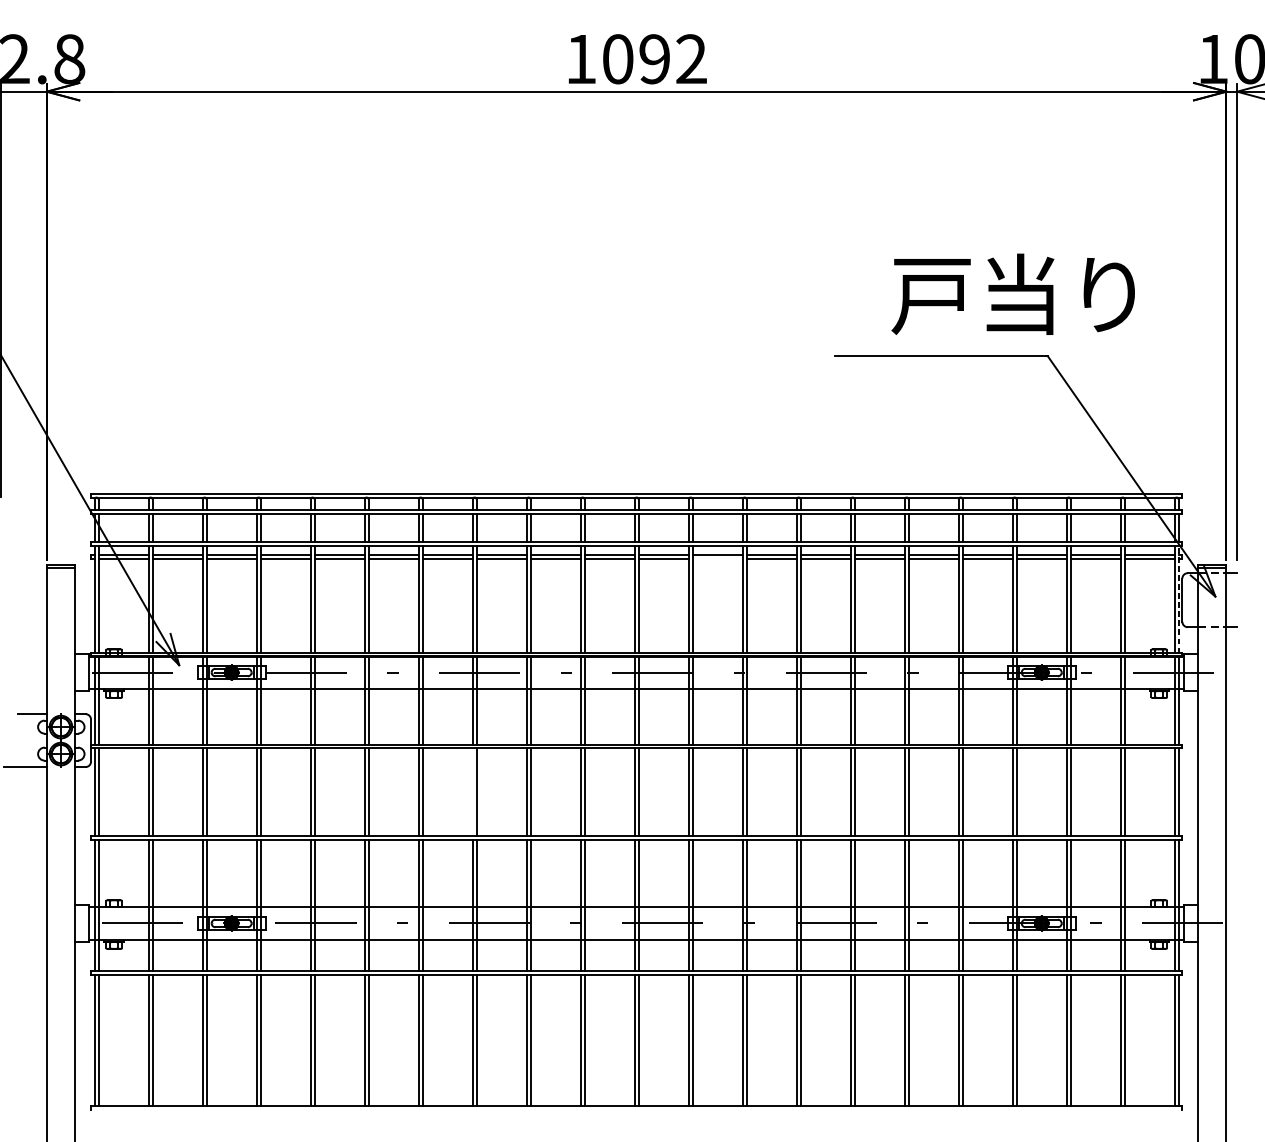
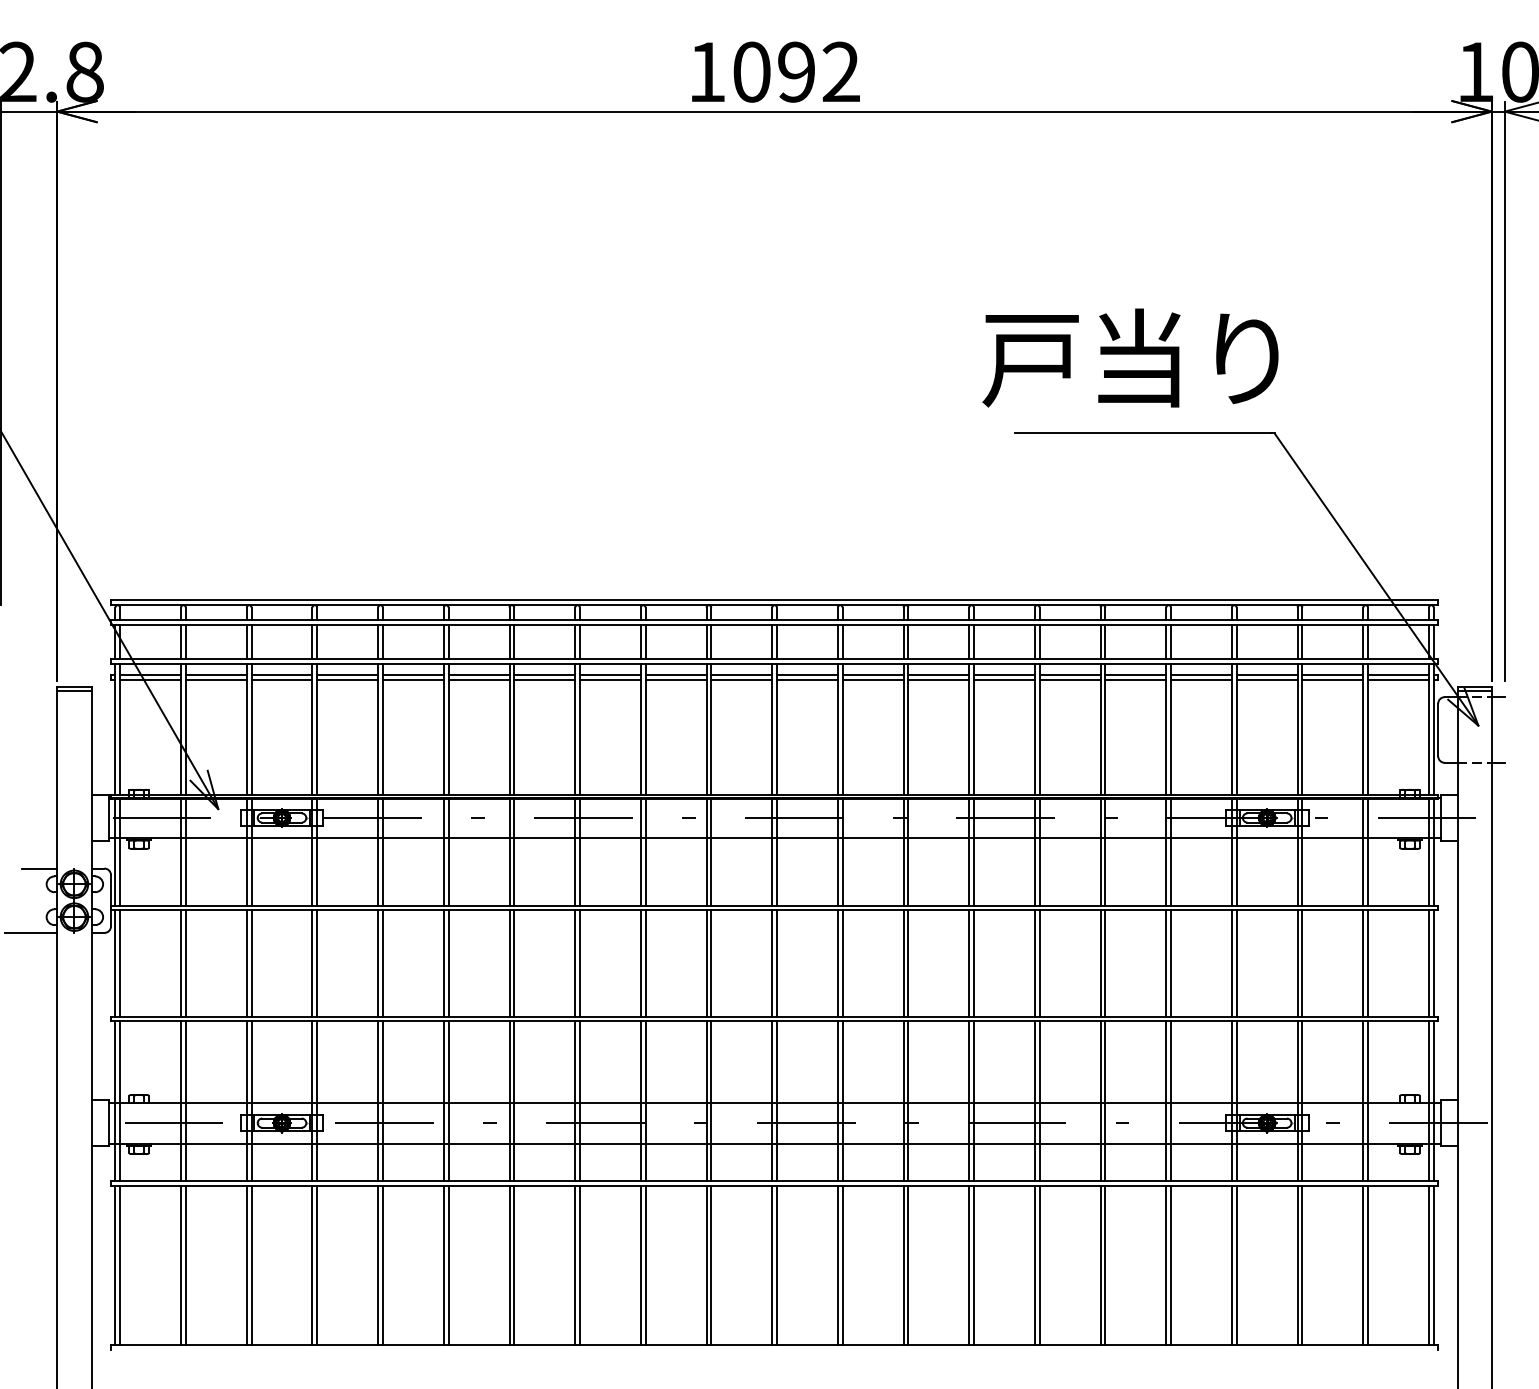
text: (1013, 293) -> (1130, 357), moved
line: (717, 558) -> (872, 679), added
line: (1178, 598) -> (1433, 728), dashed -> solid
line: (472, 792) -> (575, 963), added

